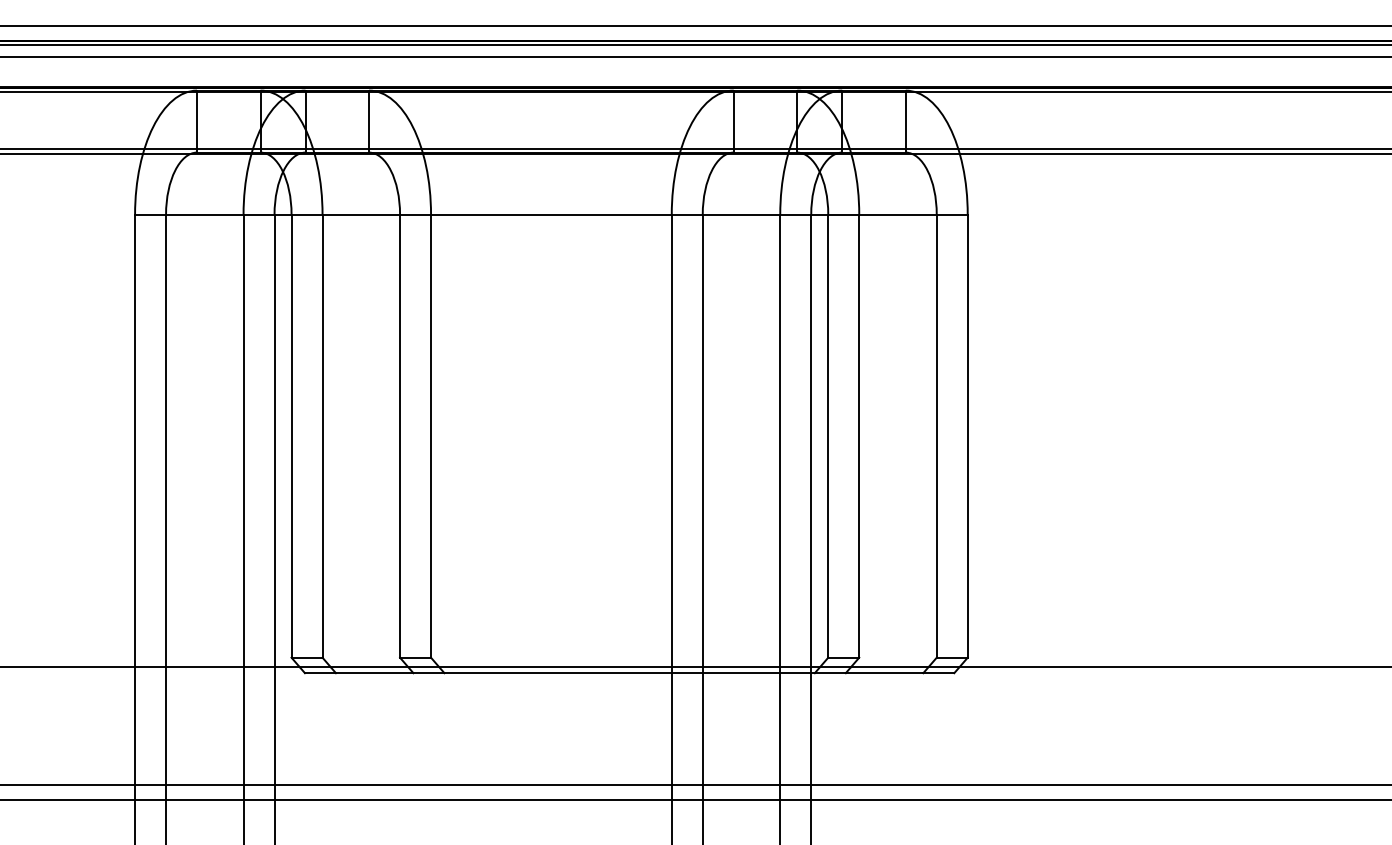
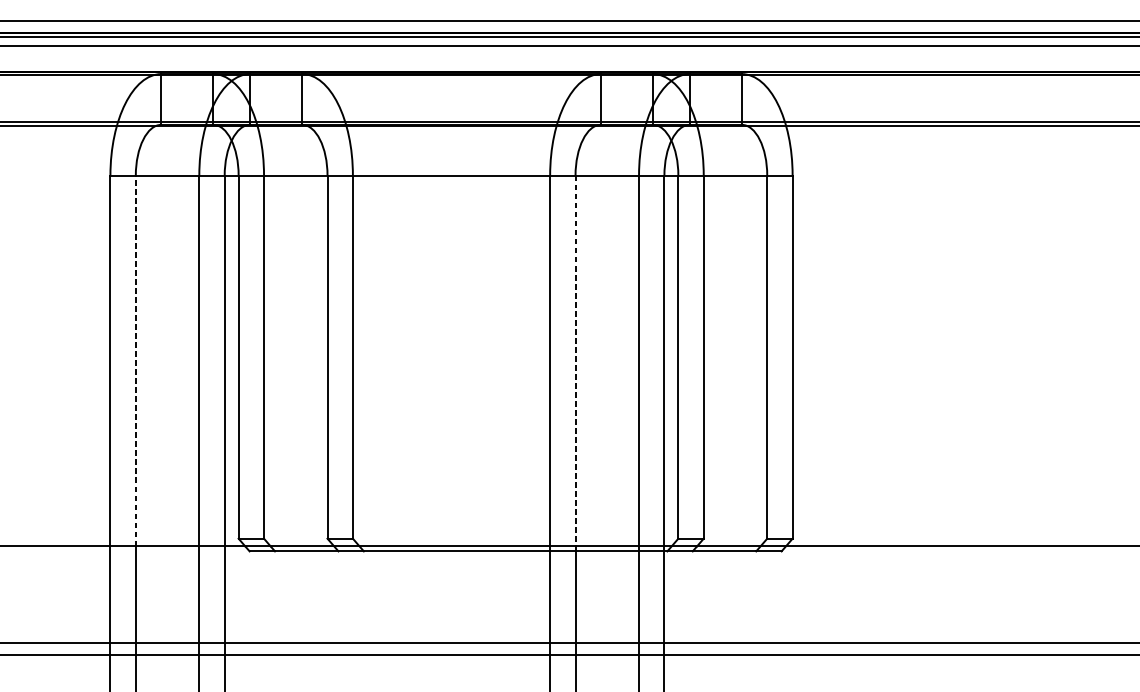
line: (166, 440) -> (136, 360), solid -> dashed
line: (702, 444) -> (575, 364), solid -> dashed

